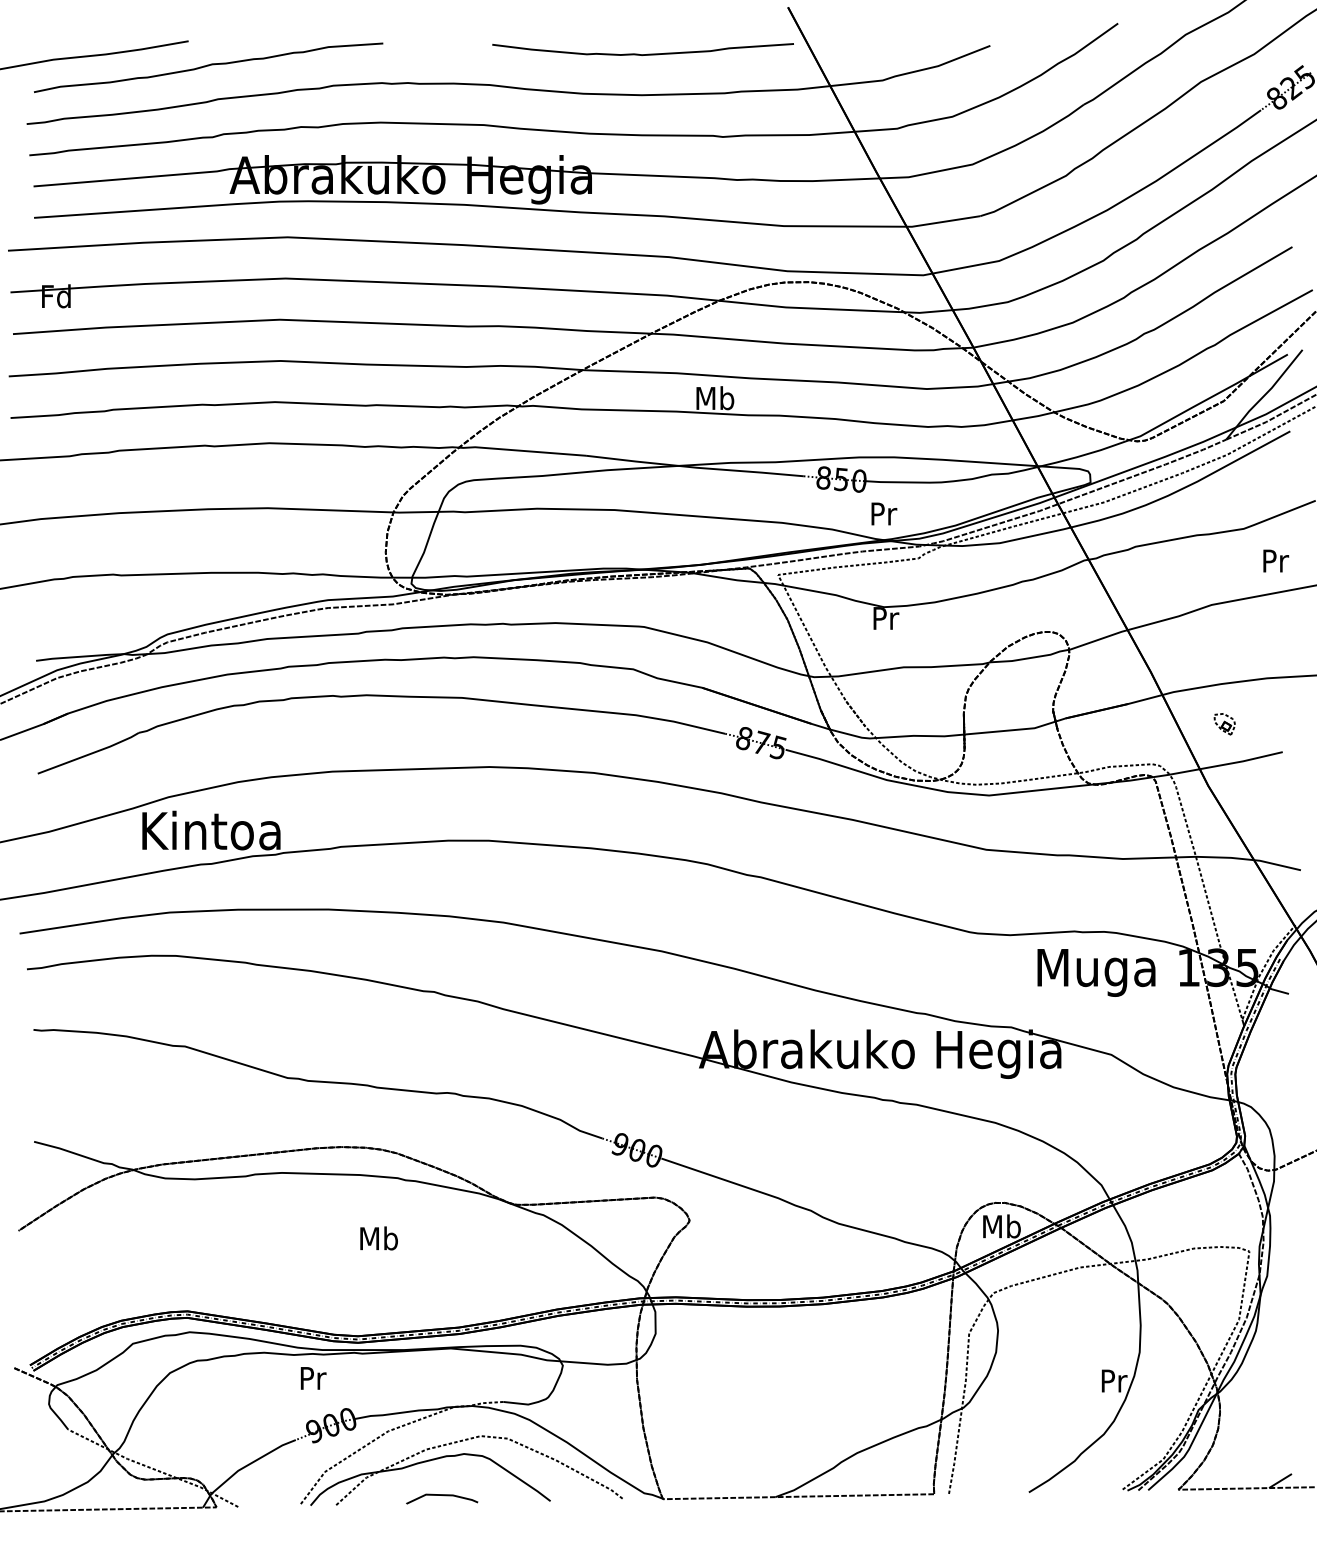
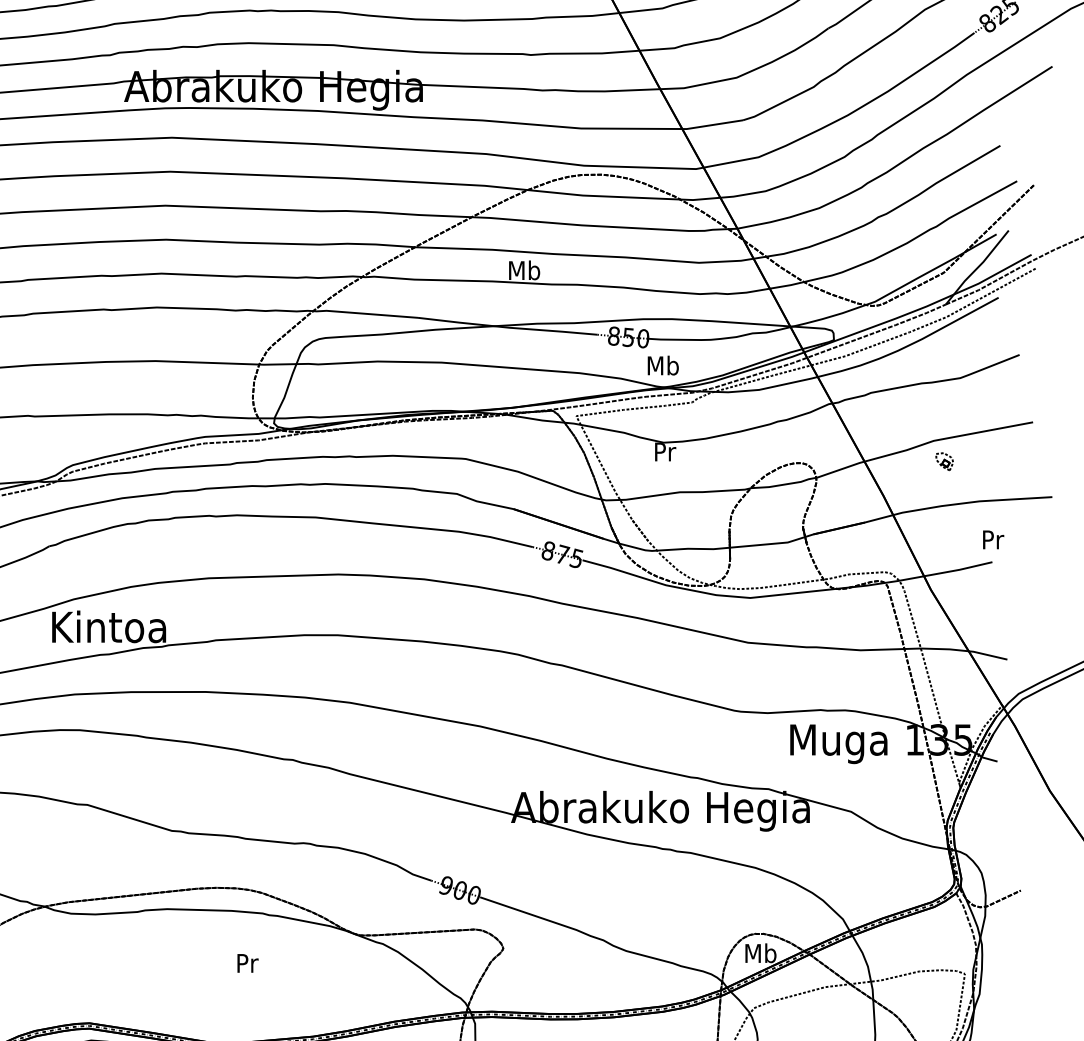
text: (883, 513) -> (663, 365), Pr -> Mb
text: (1276, 560) -> (993, 539), moved
part: (1224, 724) -> (944, 461), moved
text: (378, 1238) -> (246, 963), Mb -> Pr

